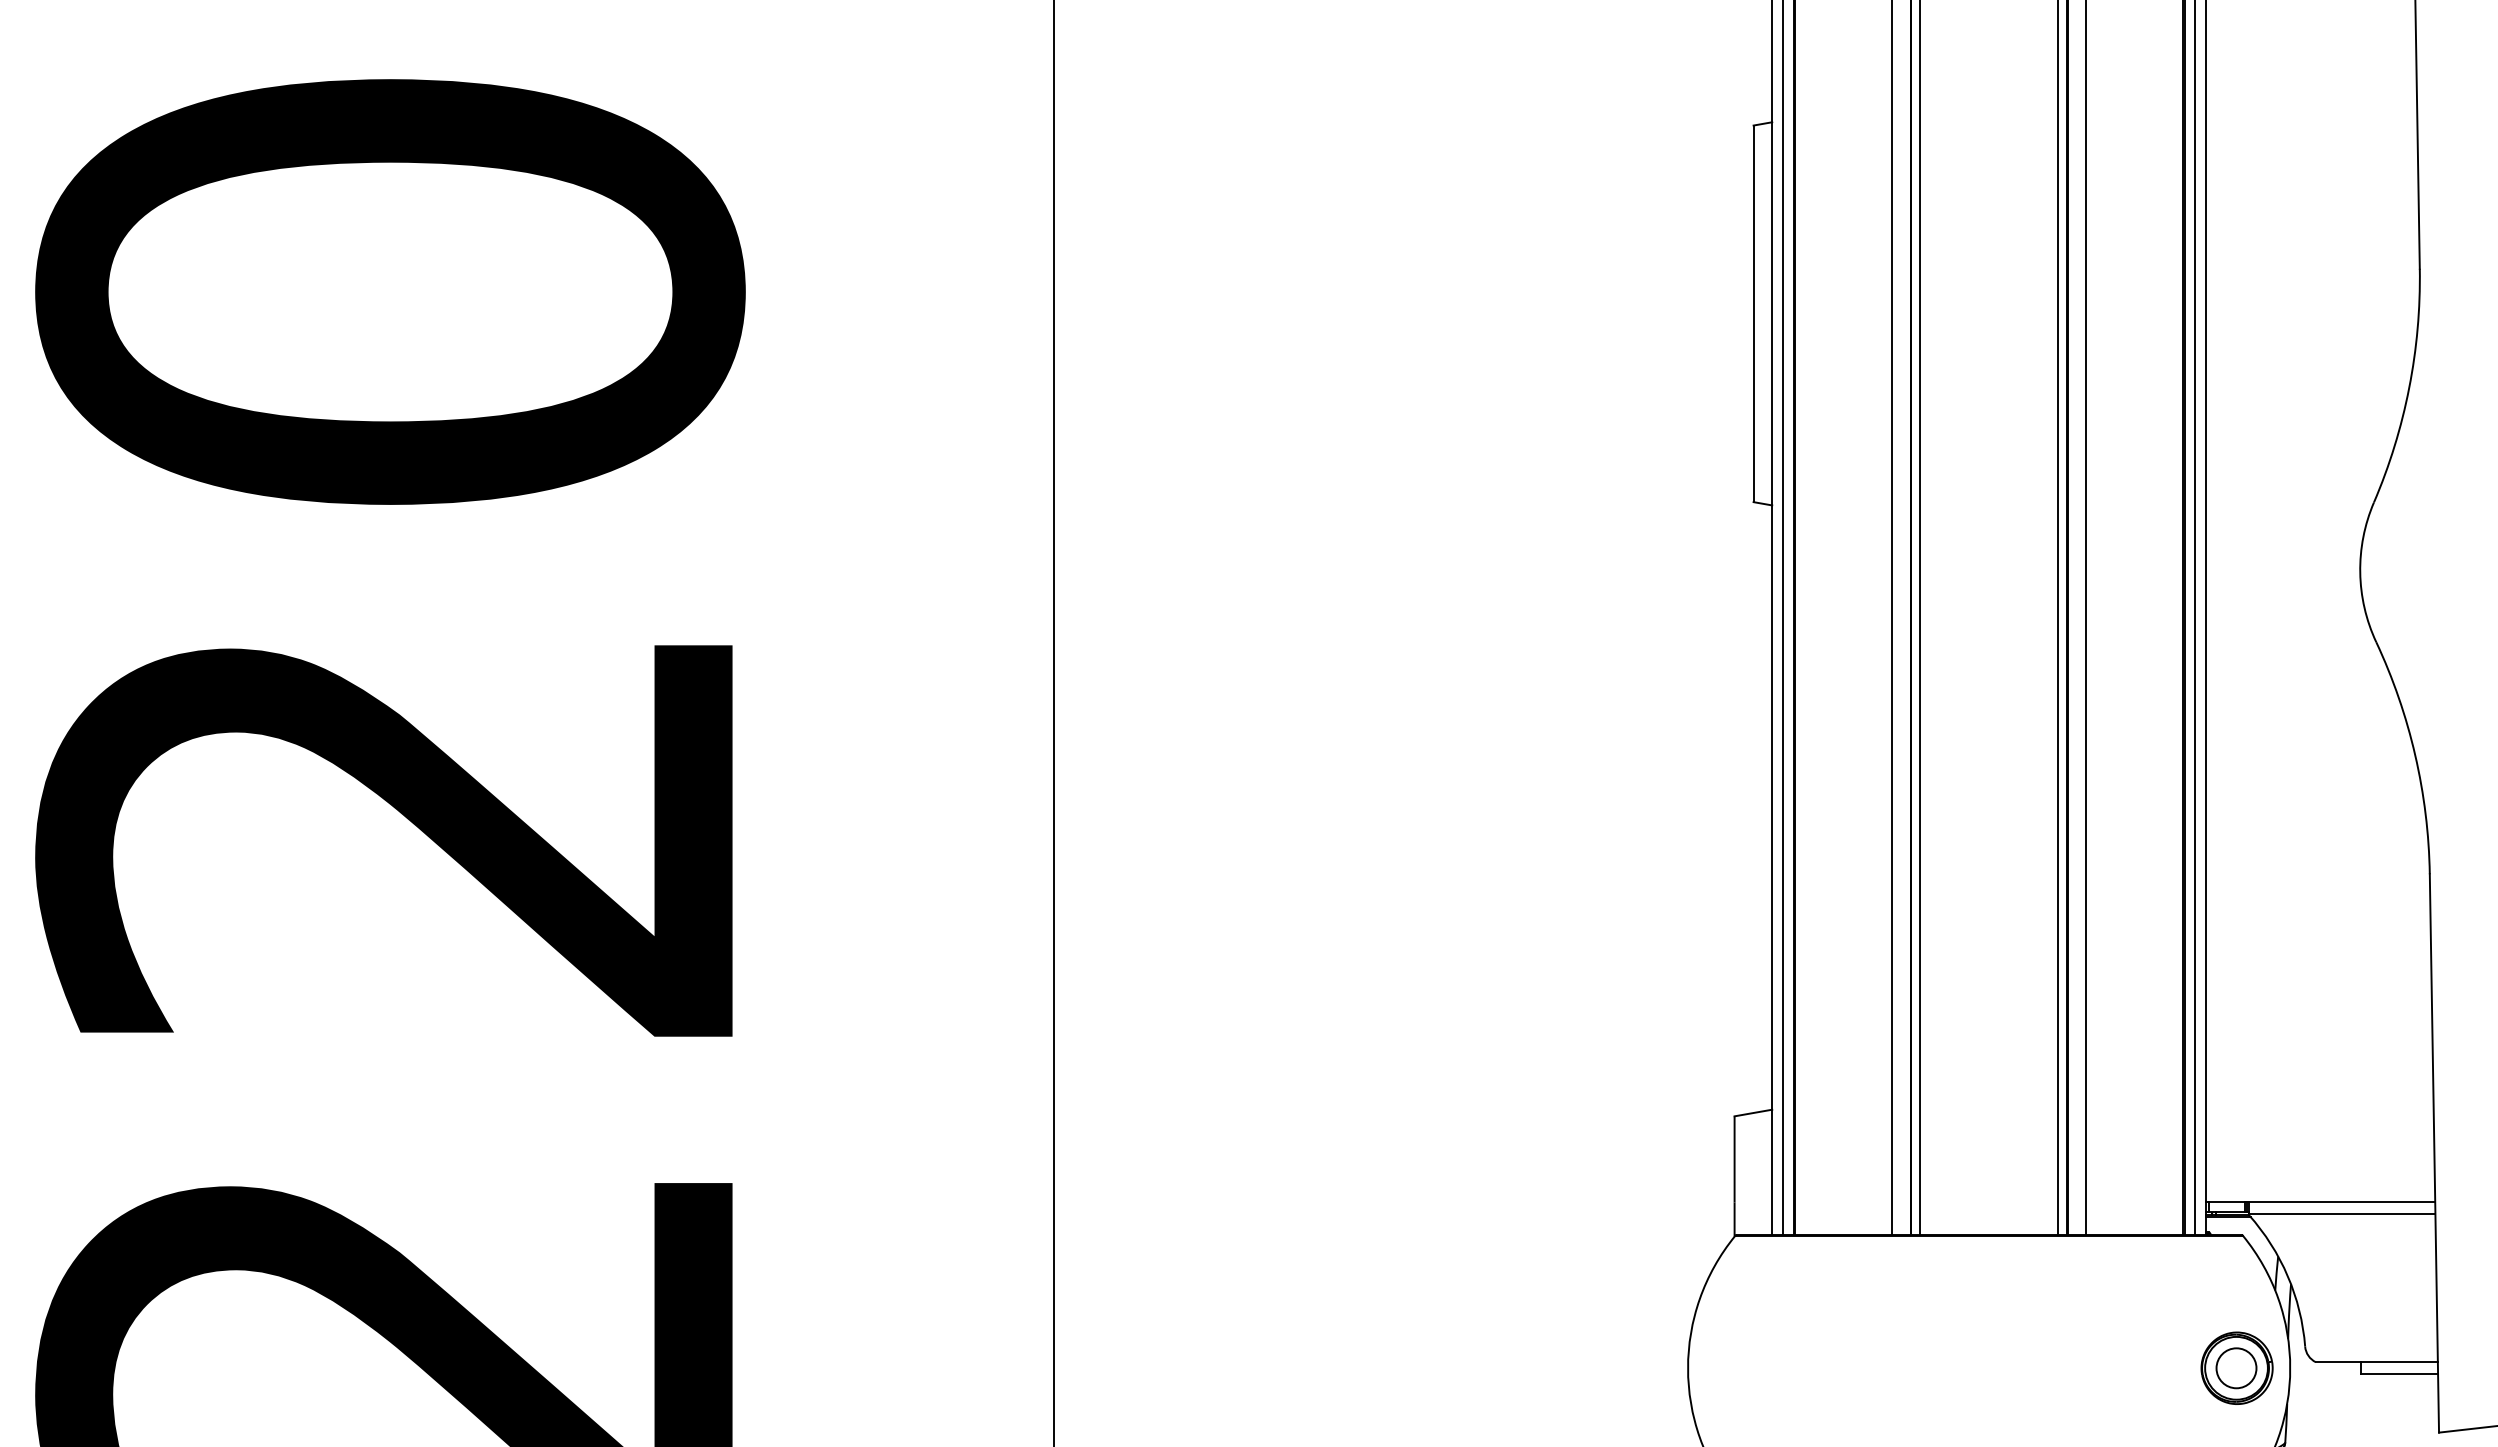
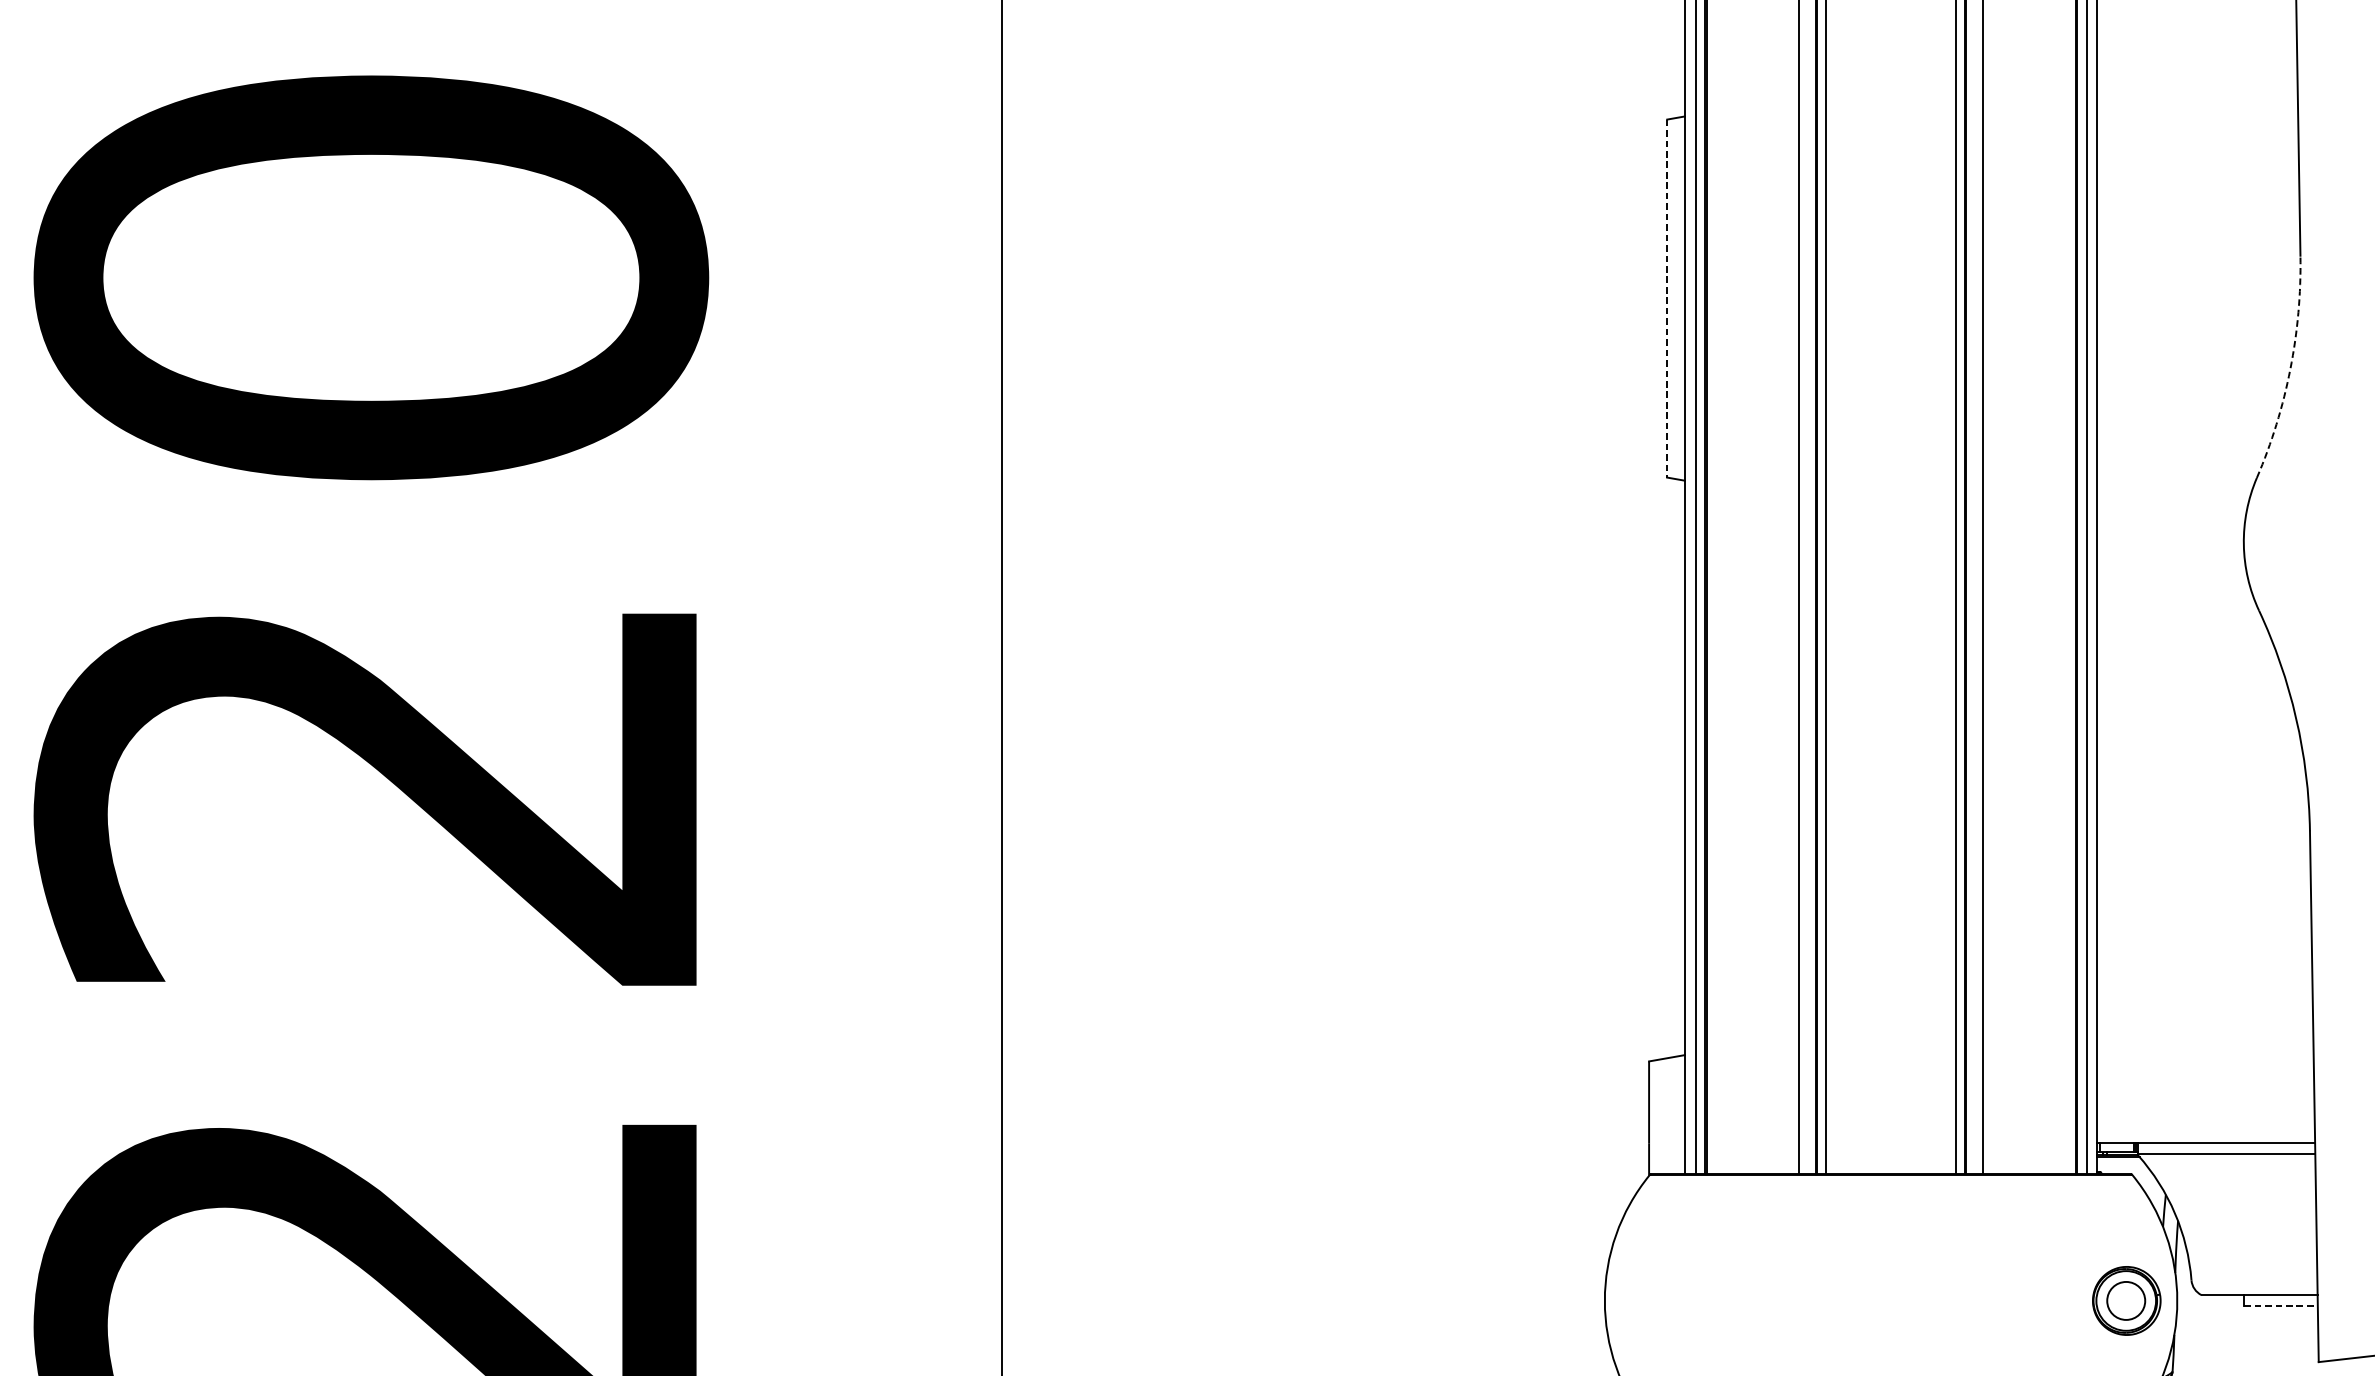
line: (1753, 314) -> (1667, 299), solid -> dashed
arc: (2409, 388) -> (2290, 369), solid -> dashed
line: (2399, 1373) -> (2281, 1305), solid -> dashed

